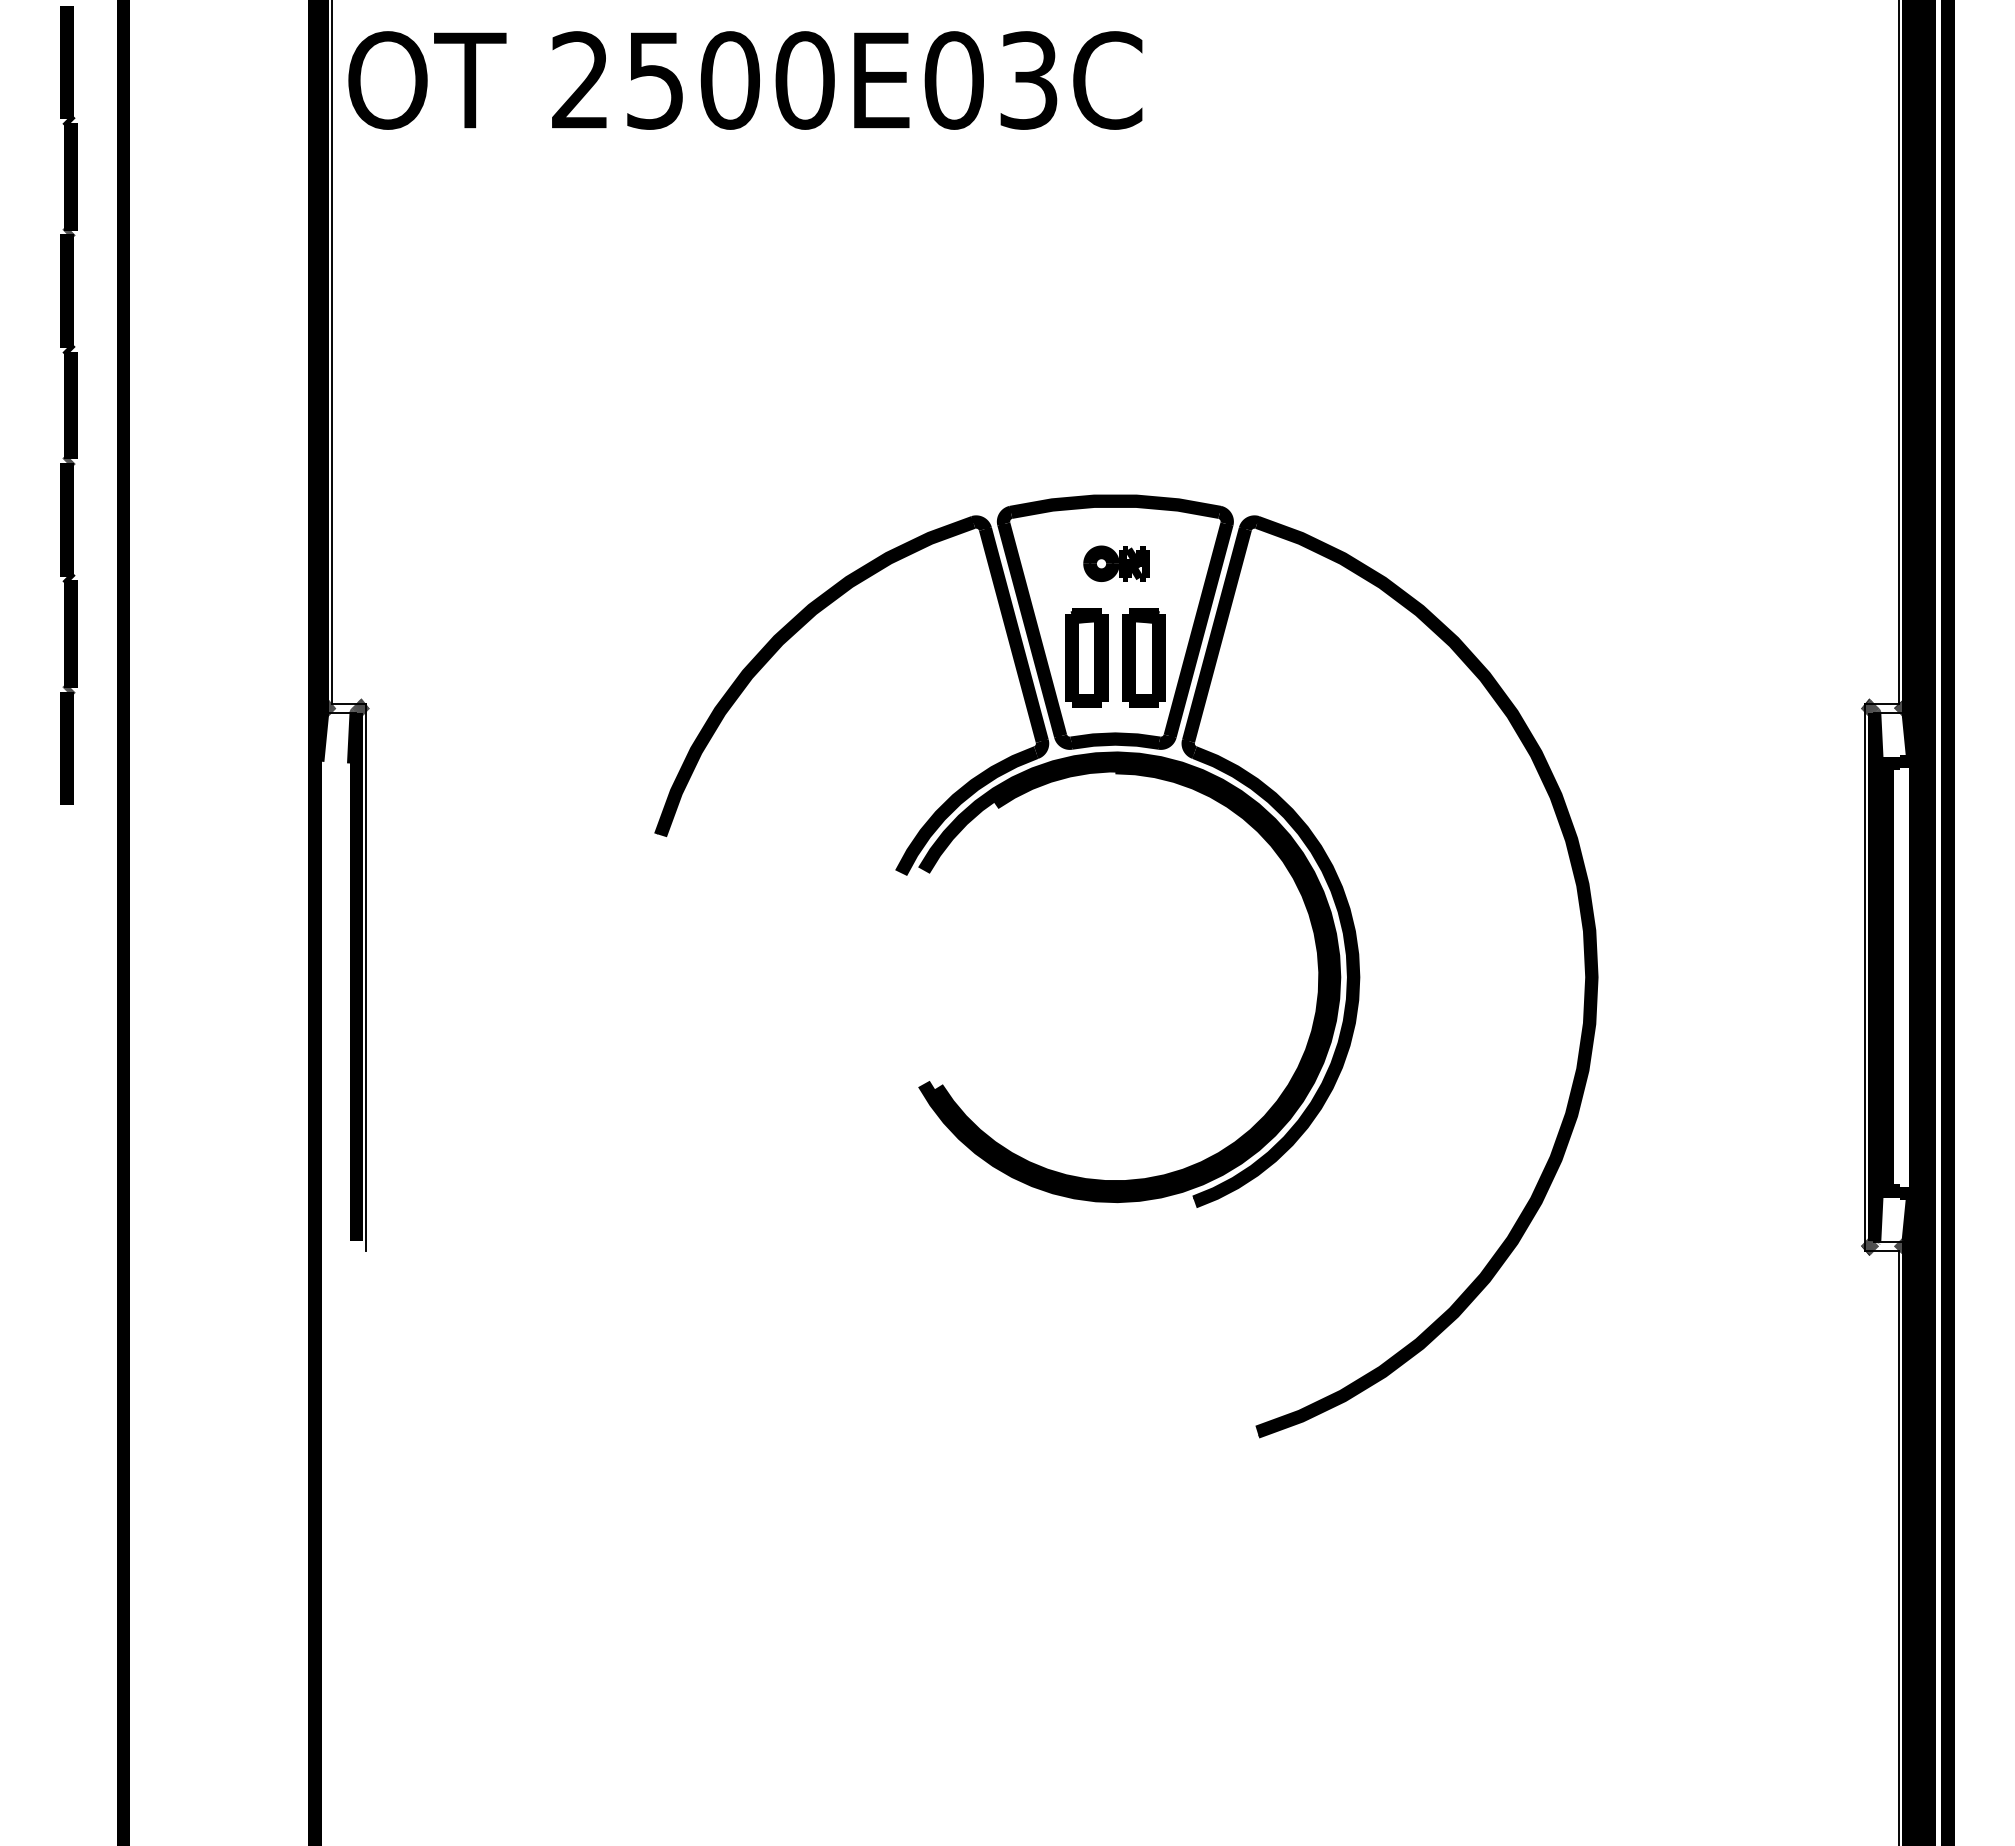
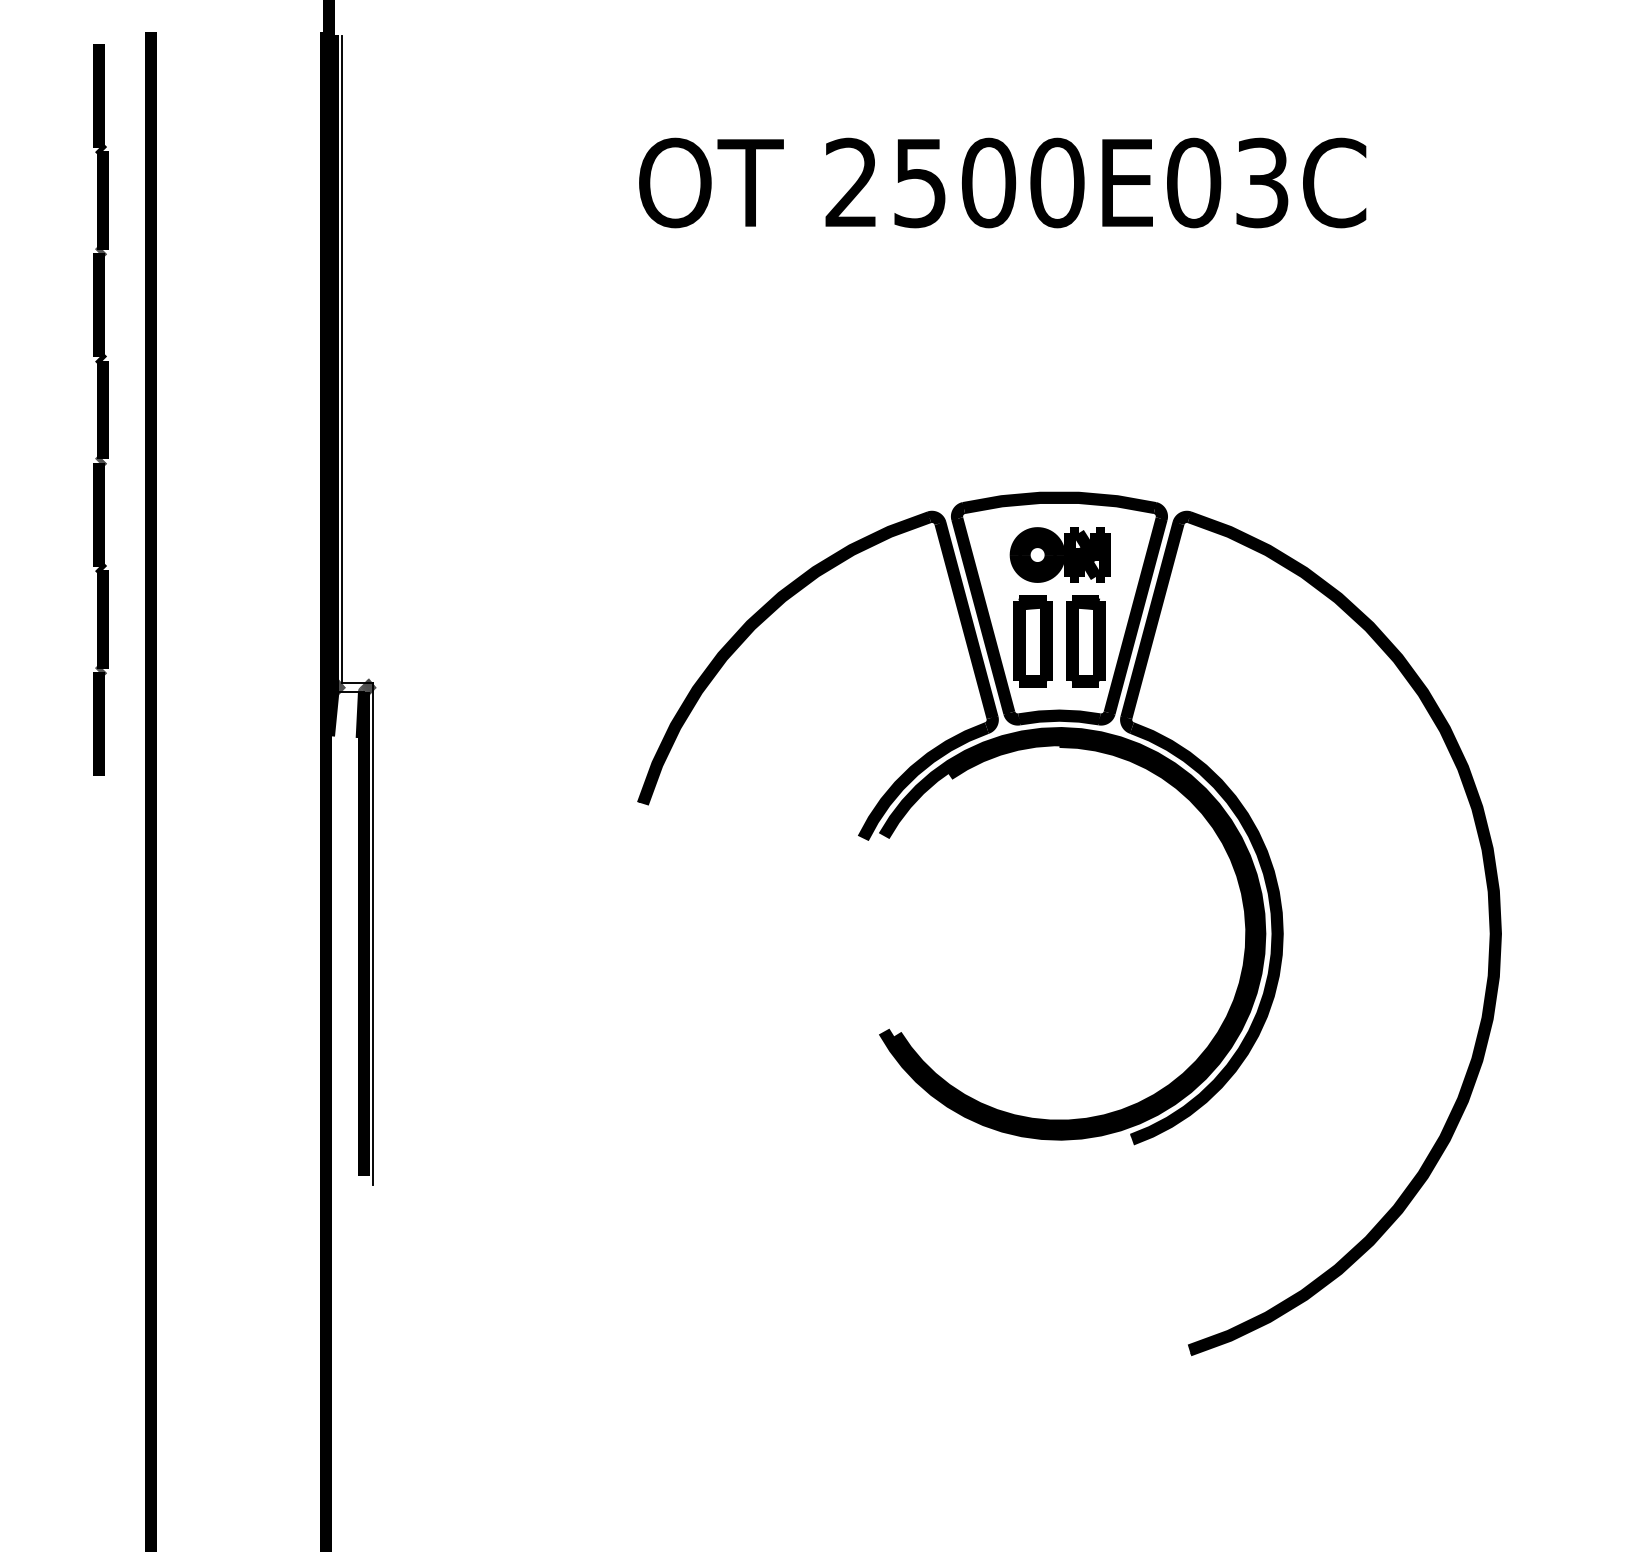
text: (745, 80) -> (1002, 183), moved
part: (1116, 563) -> (1060, 554), size x1.67

